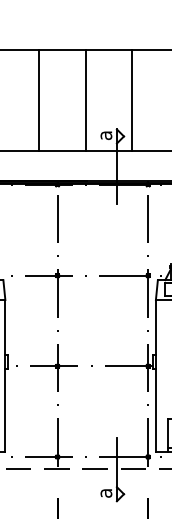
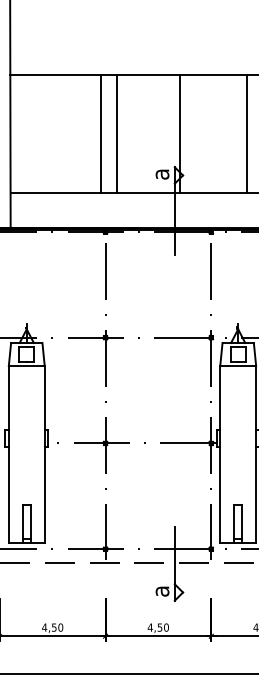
line: (39, 100) -> (116, 133), moved
line: (85, 100) -> (100, 133), moved
line: (132, 100) -> (179, 133), moved

